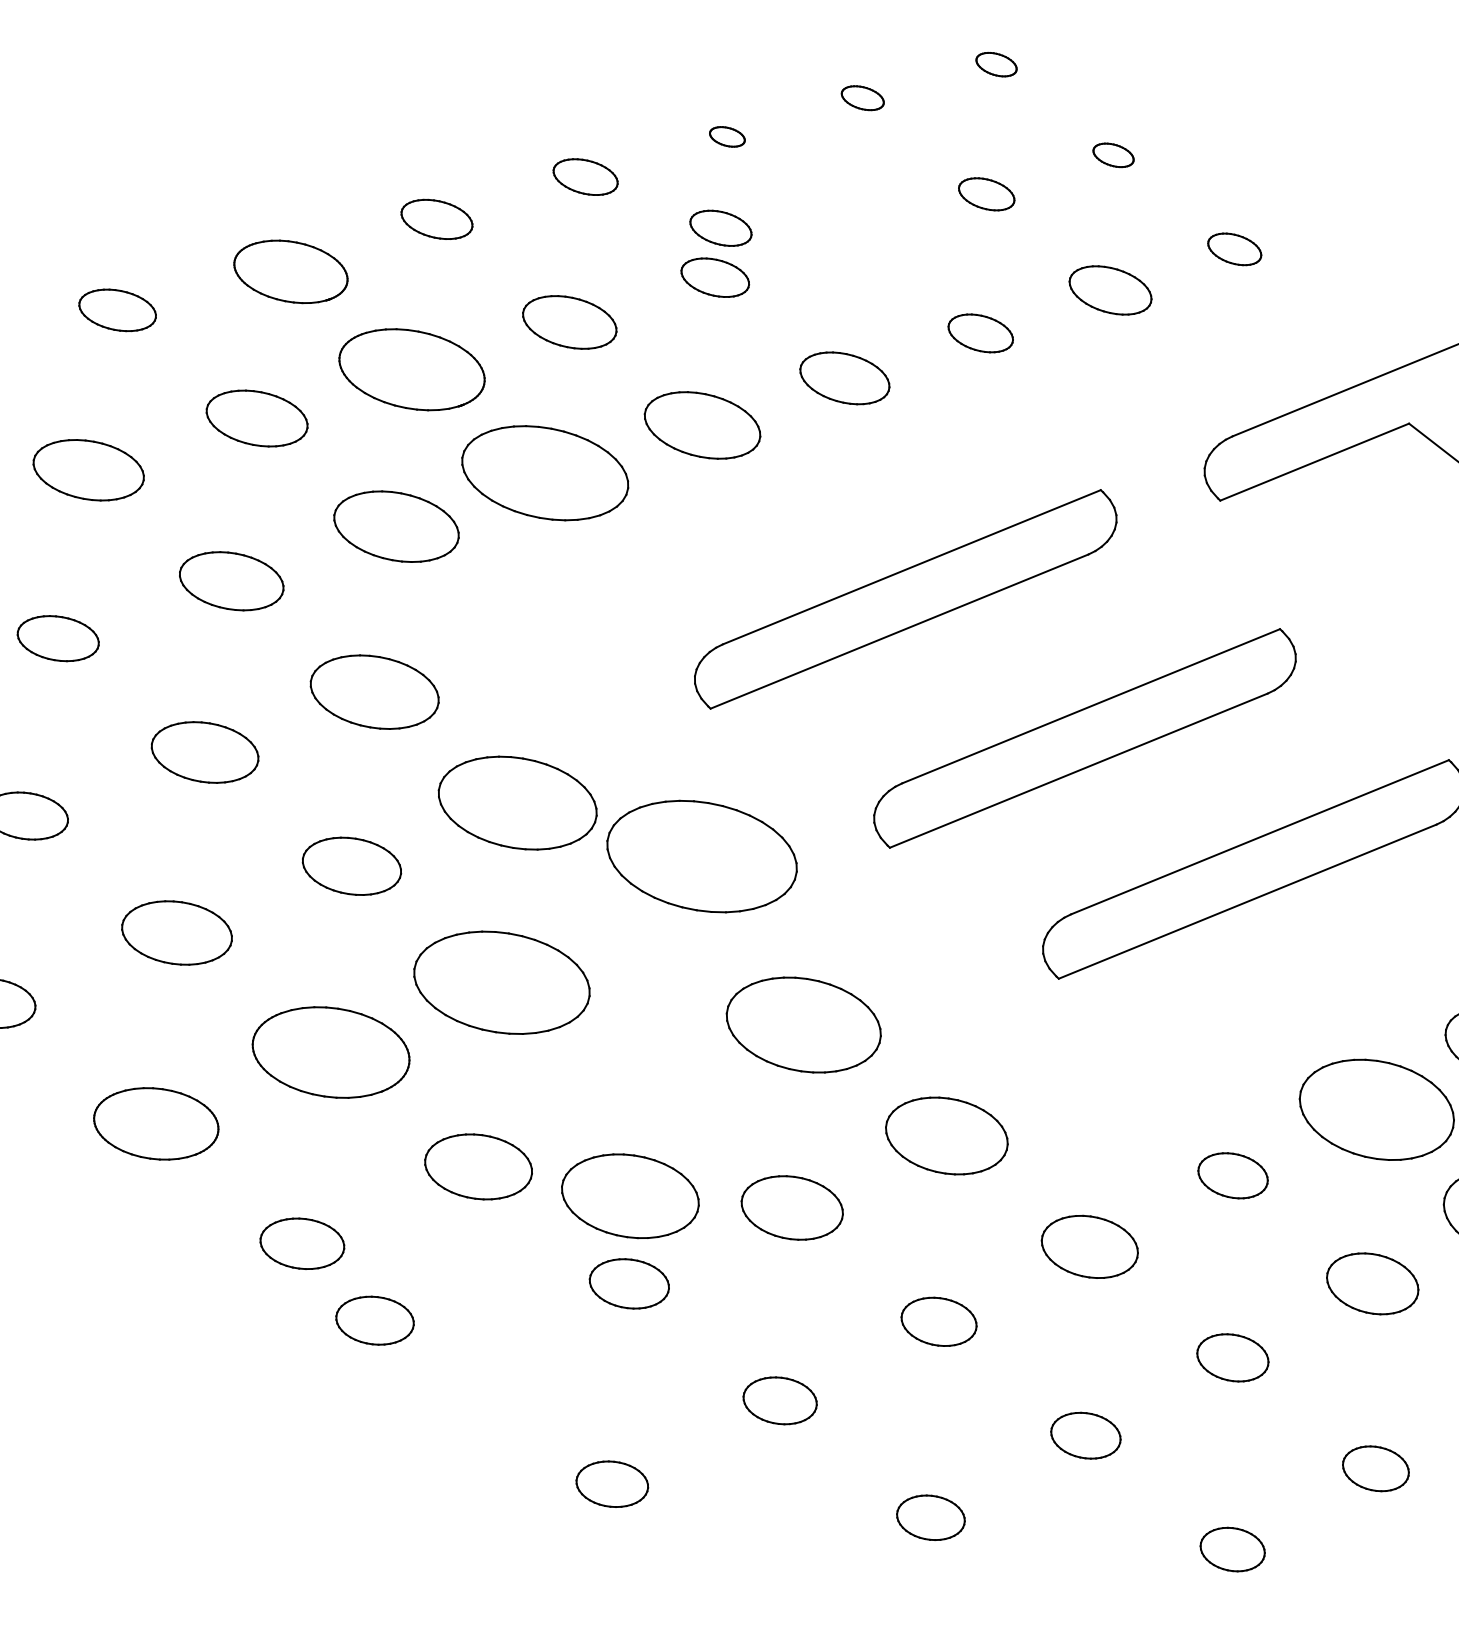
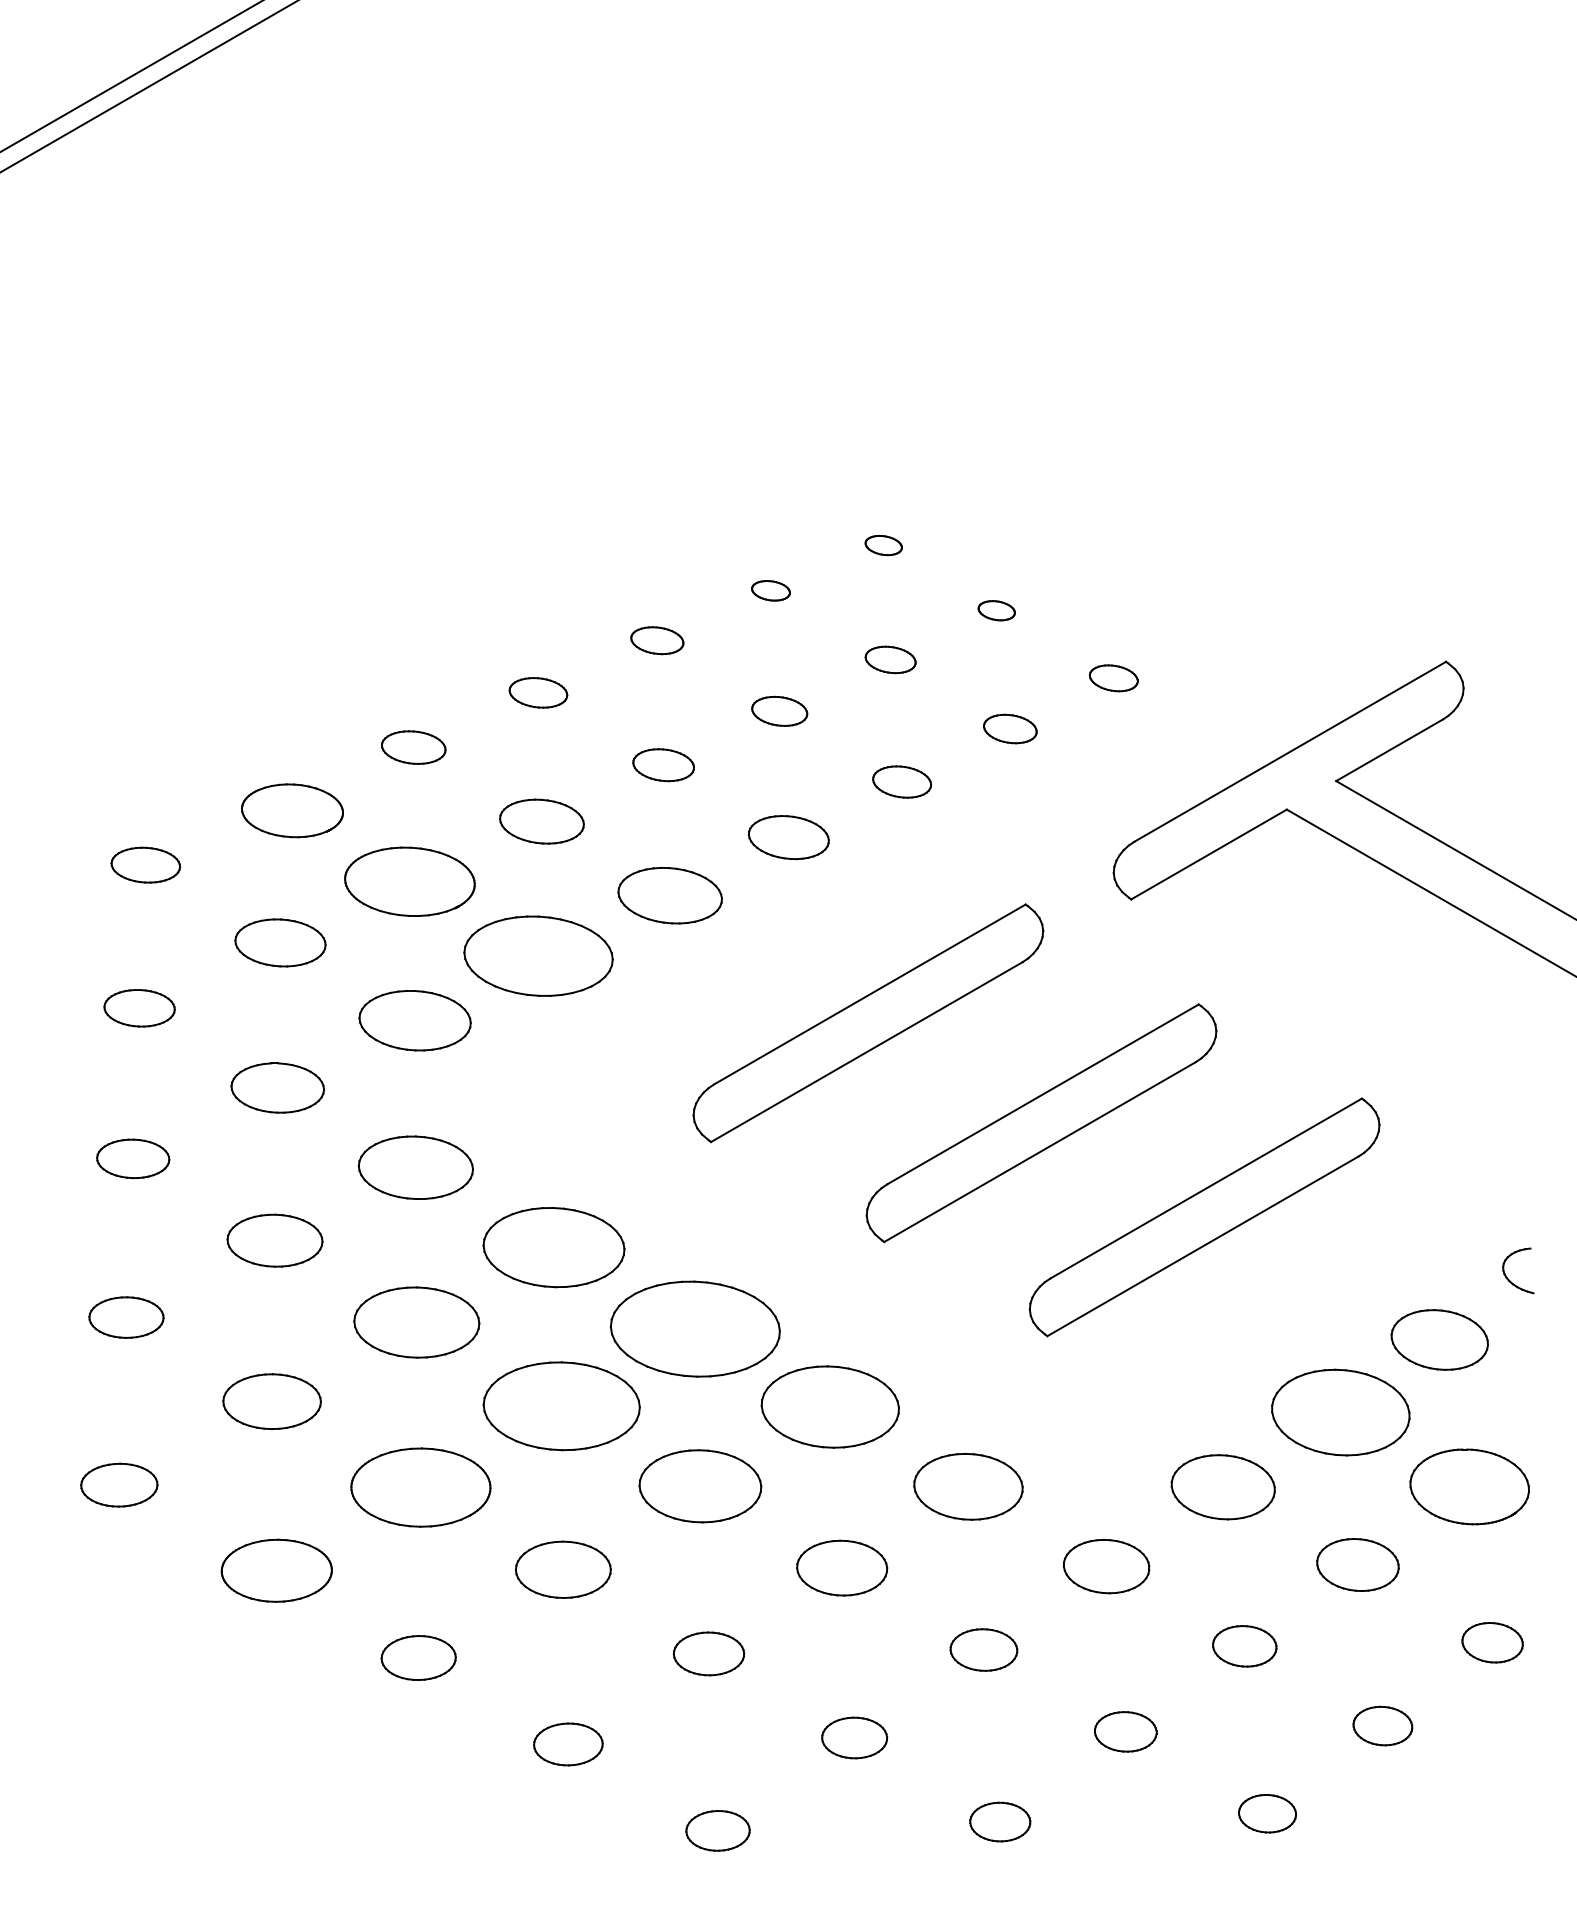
part: (727, 136) -> (657, 640), size x1.67
part: (720, 227) -> (779, 710), moved
part: (1110, 289) -> (1010, 728), size x0.71
part: (88, 470) -> (139, 1008), size x0.71
part: (701, 855) -> (694, 1328), moved
part: (351, 866) -> (416, 1322), size x1.43
part: (1232, 1175) -> (1222, 1487), size x1.67
part: (630, 1196) -> (700, 1486), moved
part: (375, 1320) -> (568, 1744), moved

